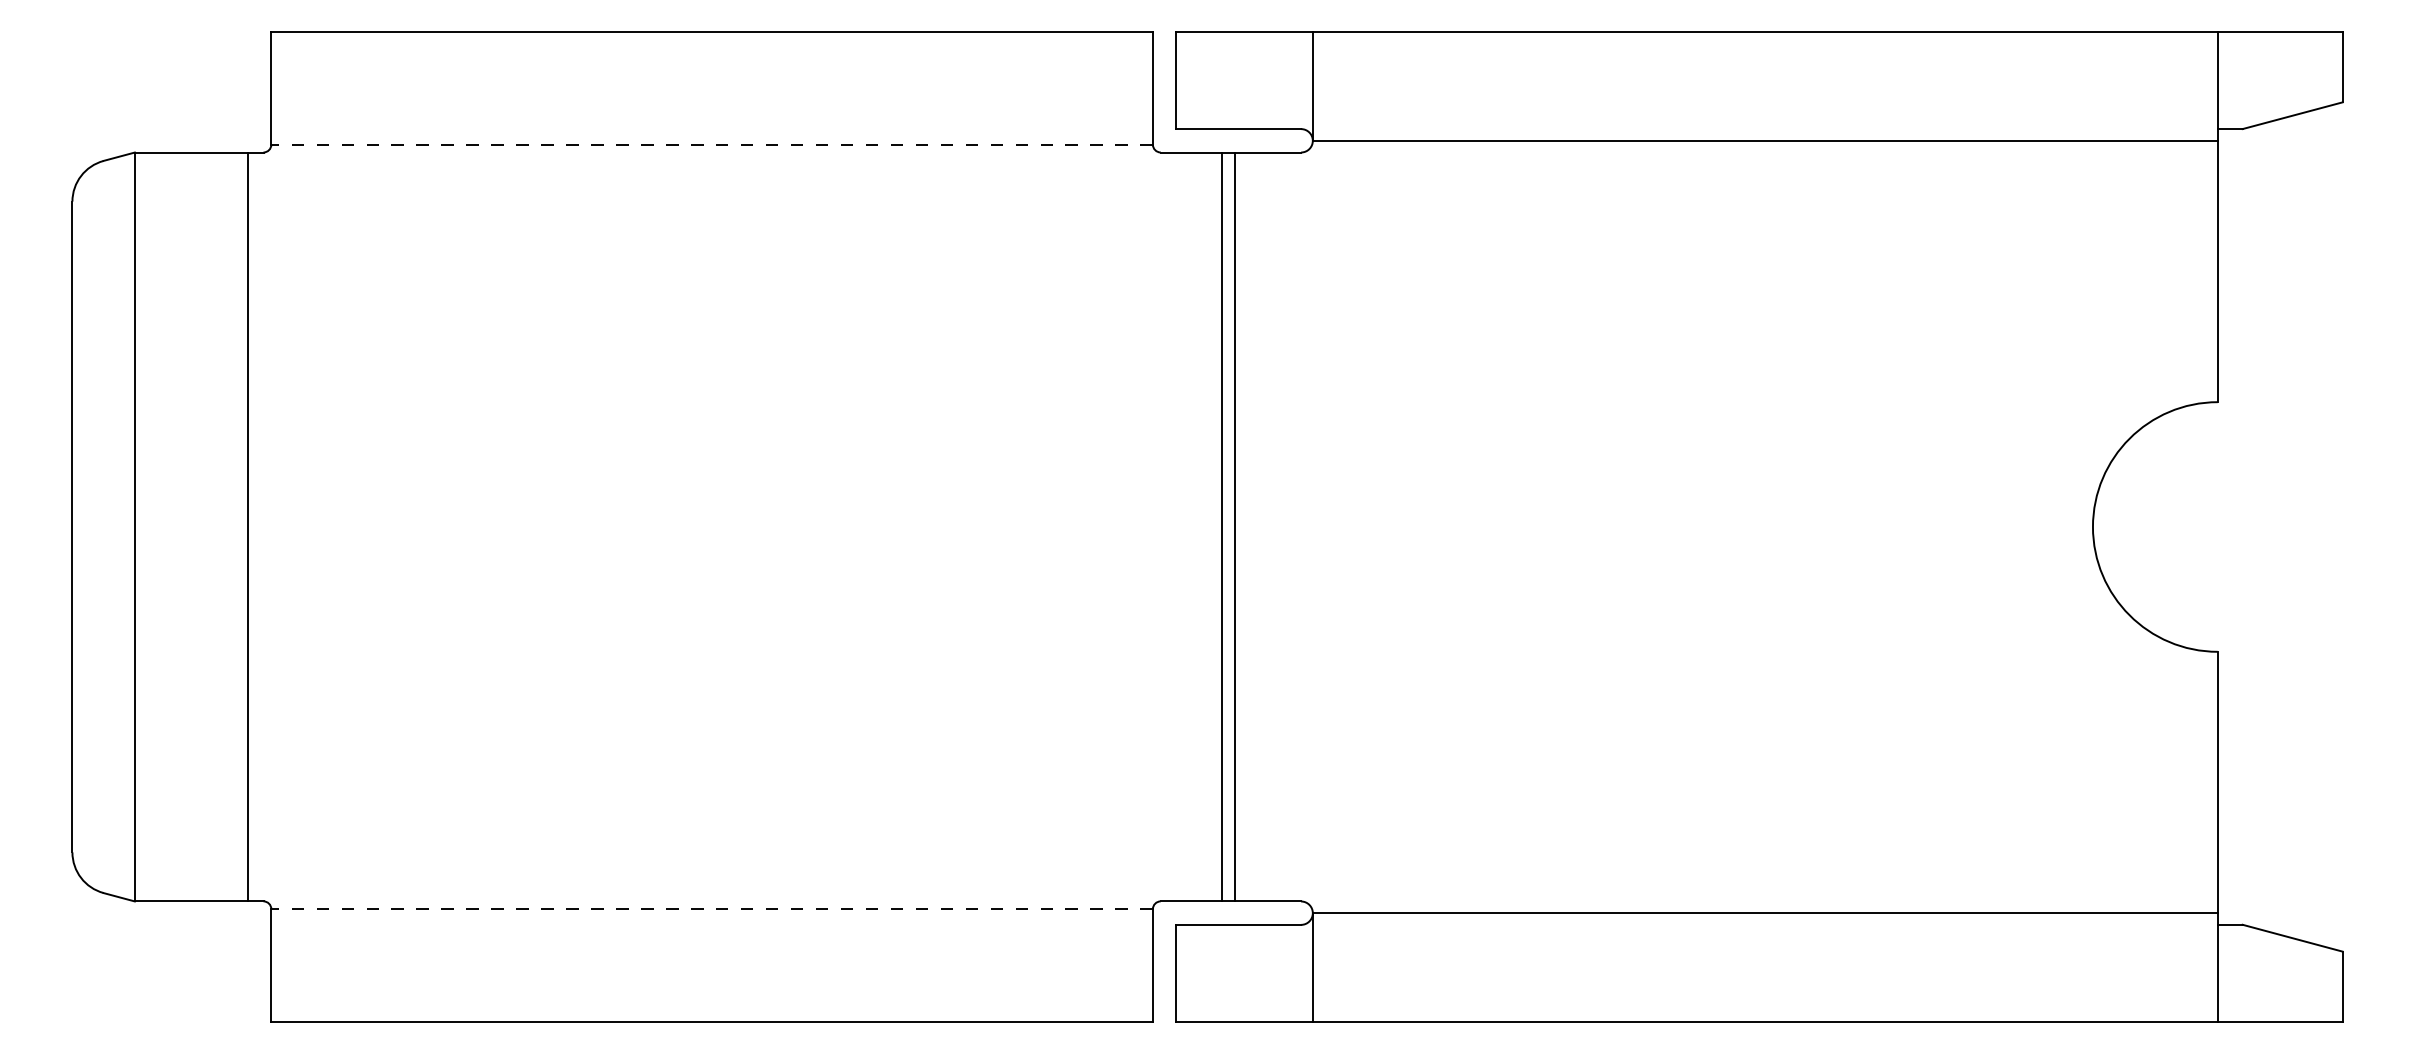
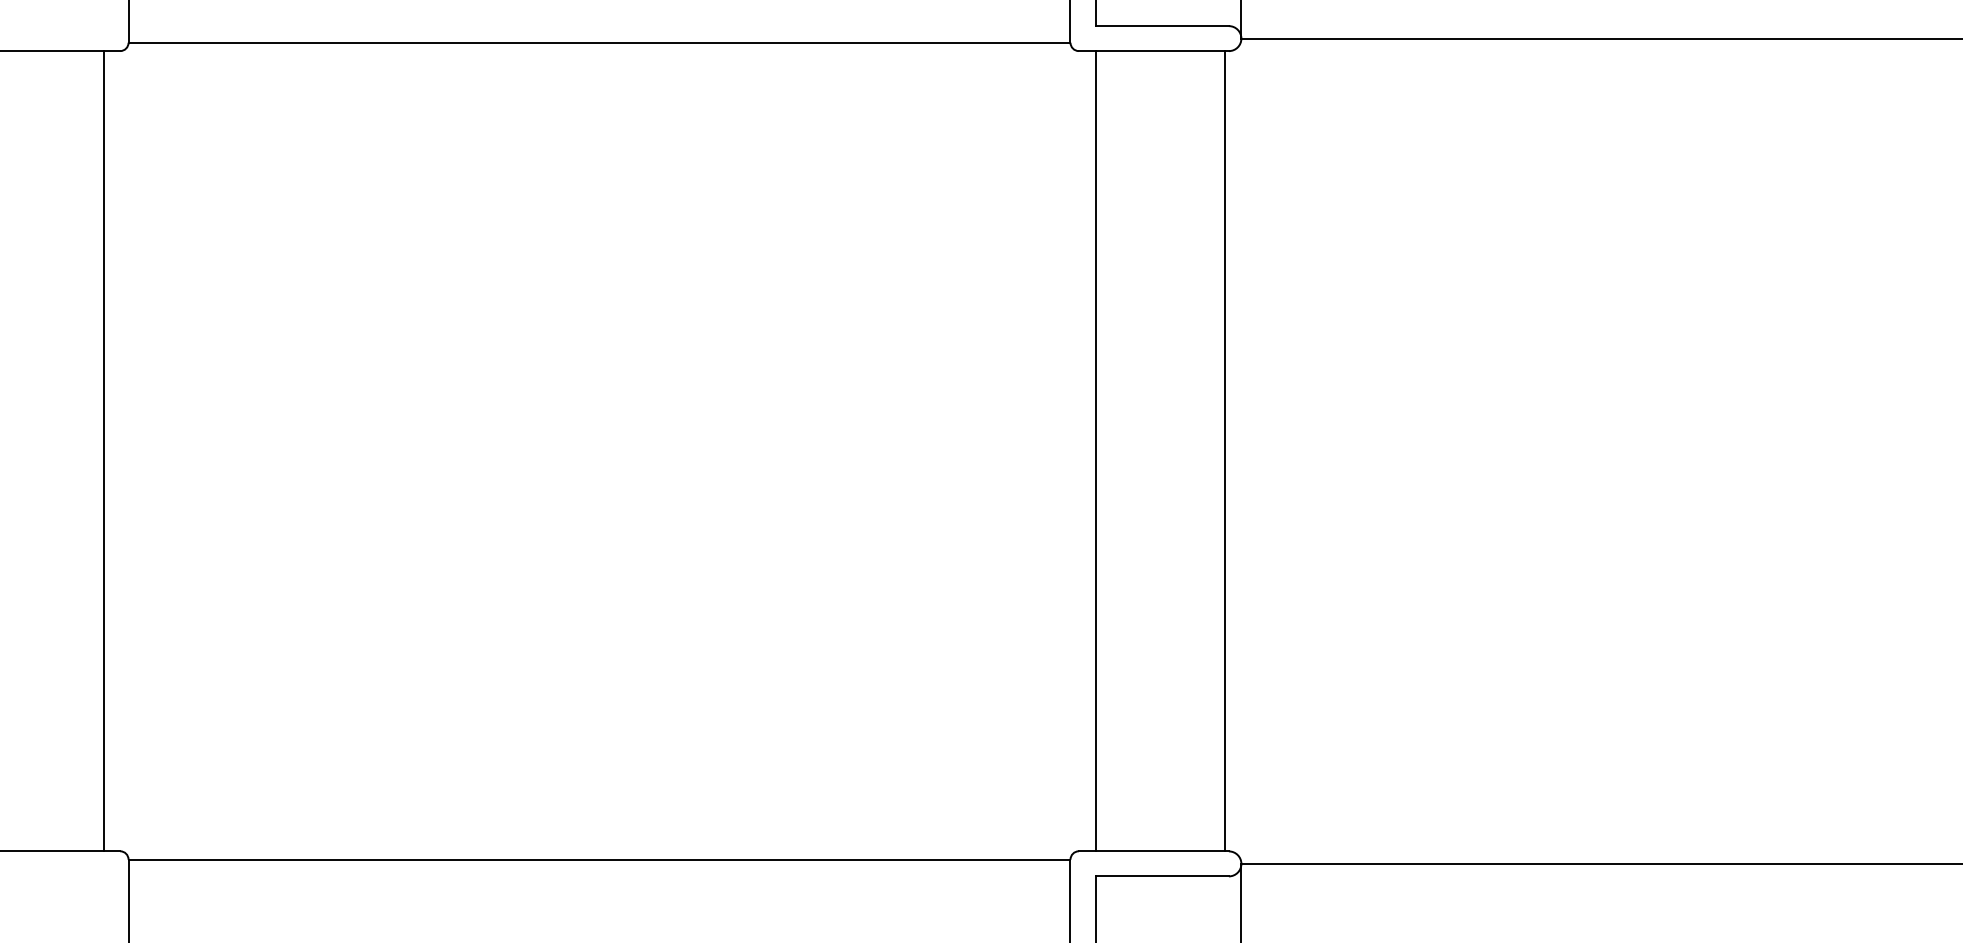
line: (712, 144) -> (599, 42), dashed -> solid
line: (1222, 526) -> (1095, 450), moved
line: (1235, 526) -> (1225, 450), moved
line: (712, 909) -> (599, 859), dashed -> solid

